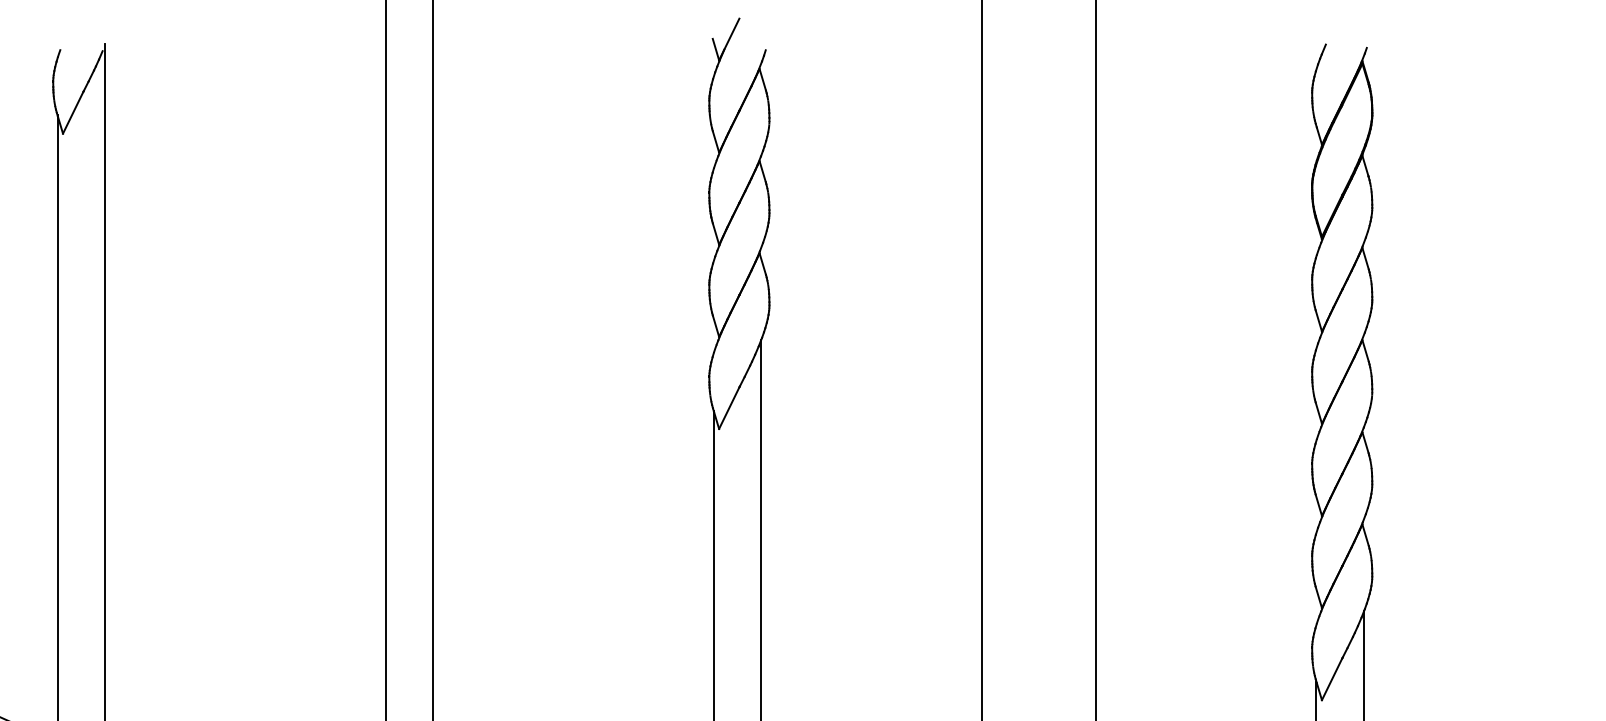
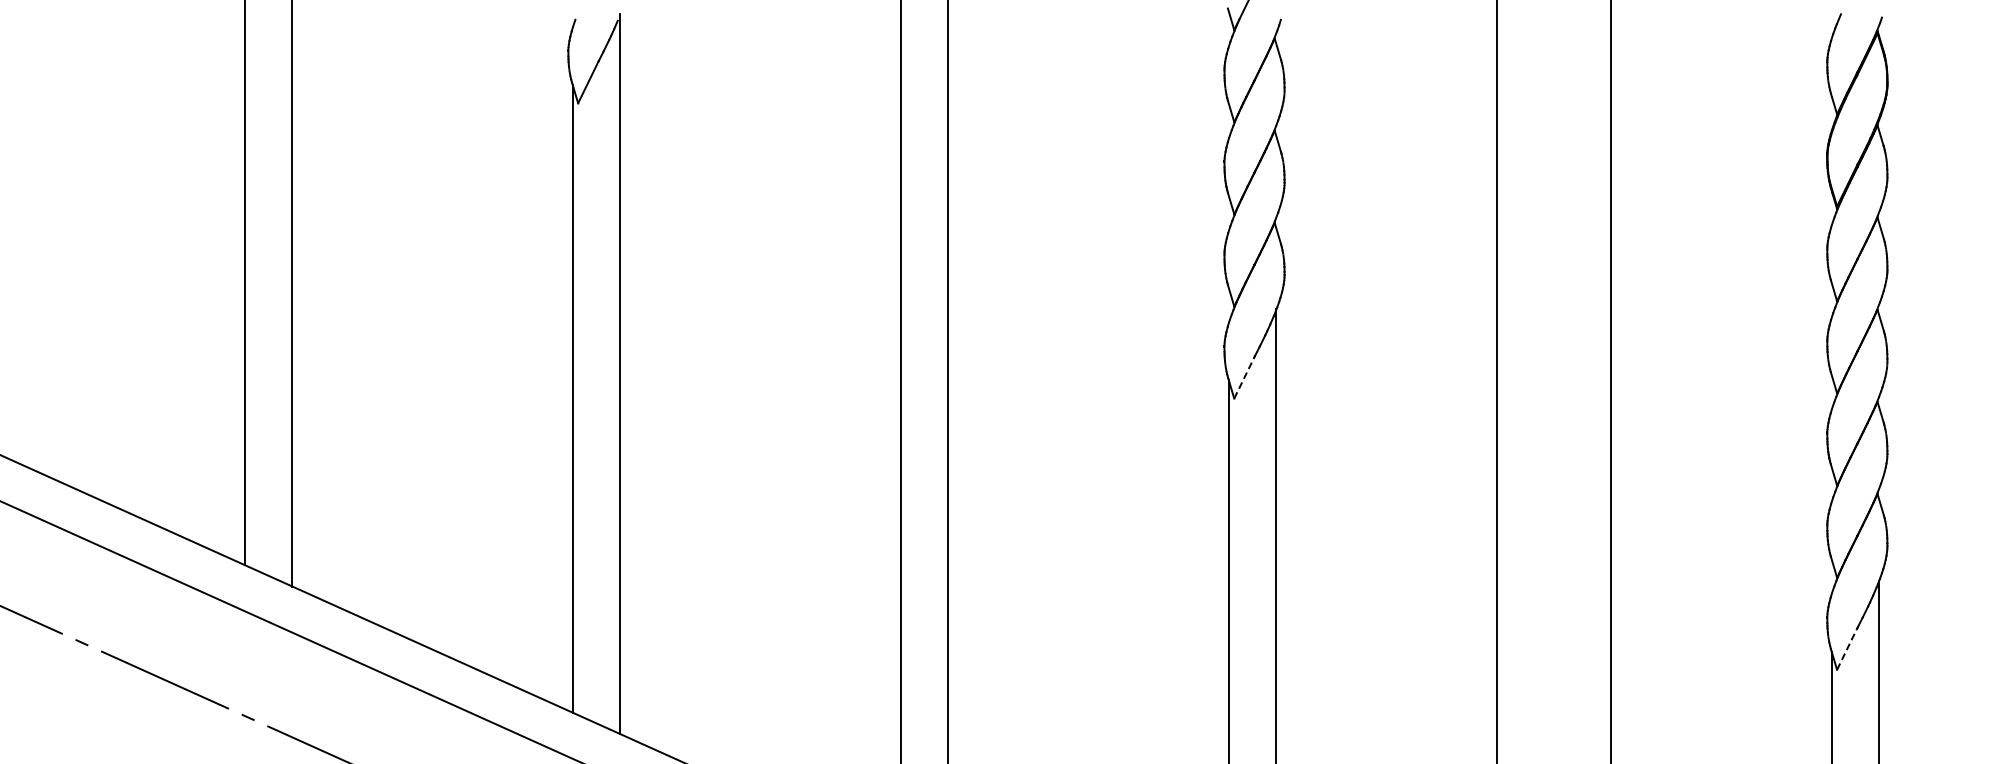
line: (729, 407) -> (1244, 377), solid -> dashed
line: (1332, 678) -> (1847, 648), solid -> dashed

